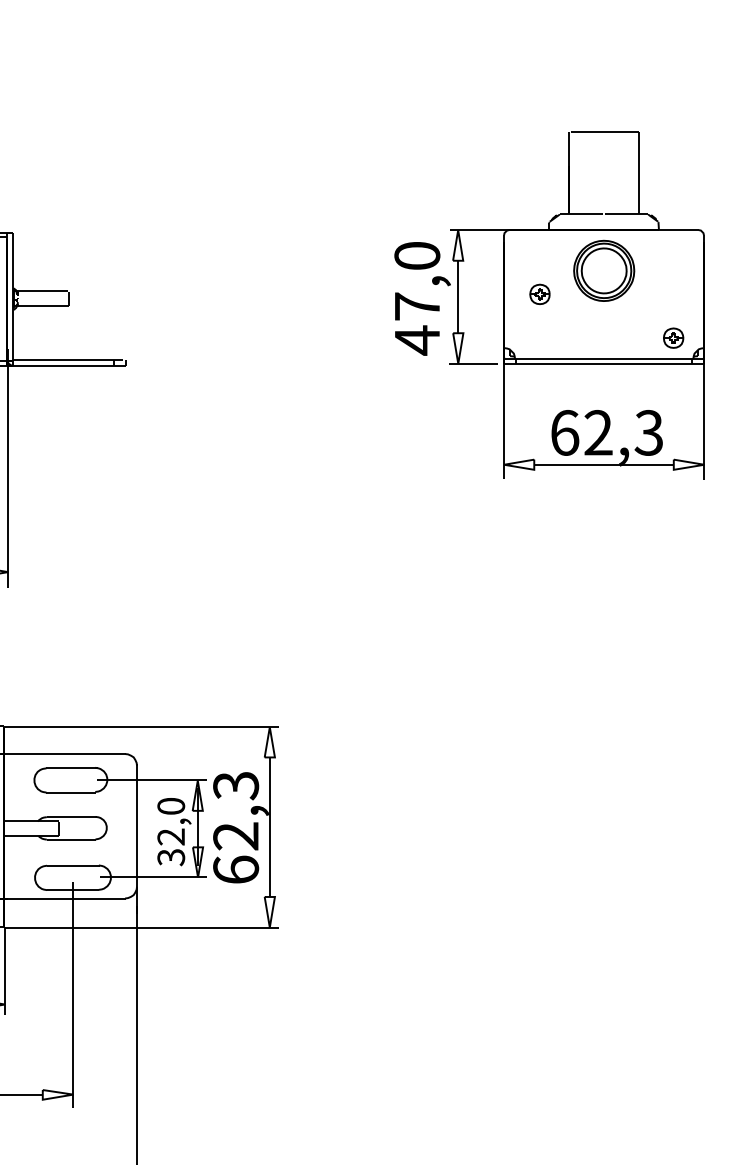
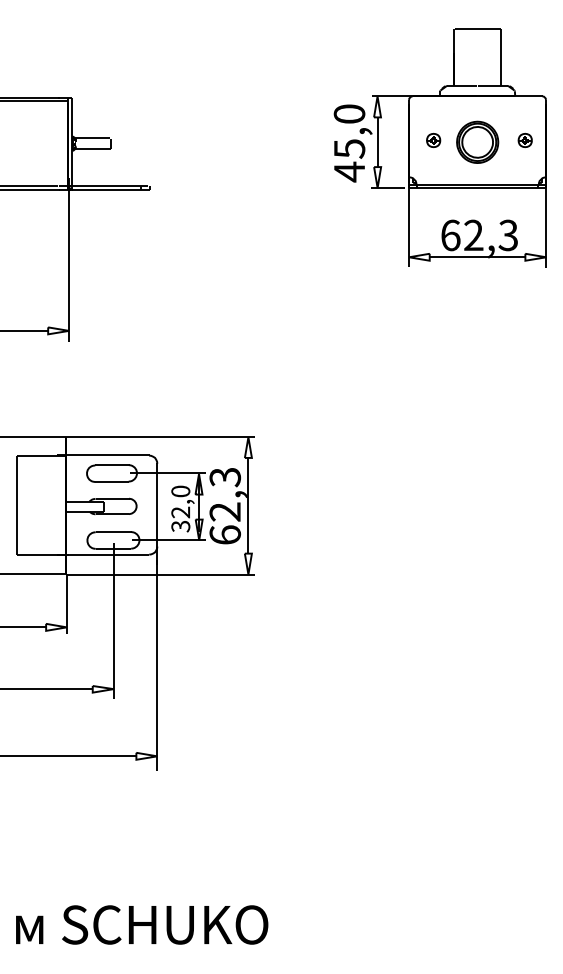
part: (603, 269) -> (477, 141), moved
text: (417, 306) -> (349, 148), 47,0 -> 45,0
part: (672, 338) -> (524, 140), moved

